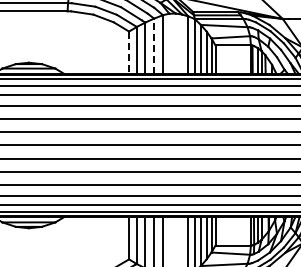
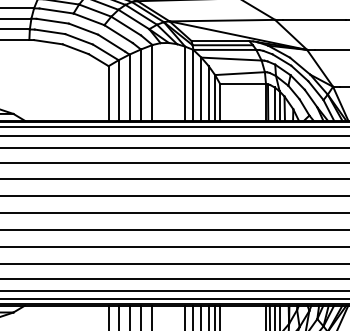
line: (154, 46) -> (141, 85), dashed -> solid
line: (129, 53) -> (109, 94), dashed -> solid

